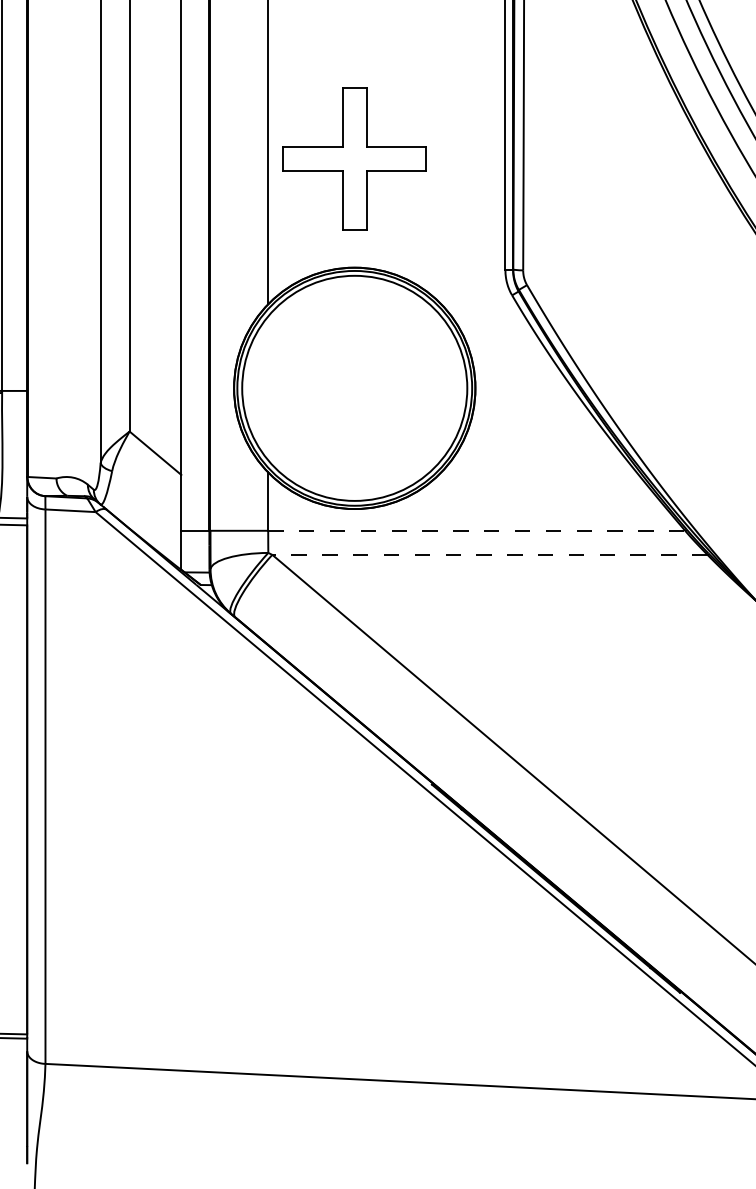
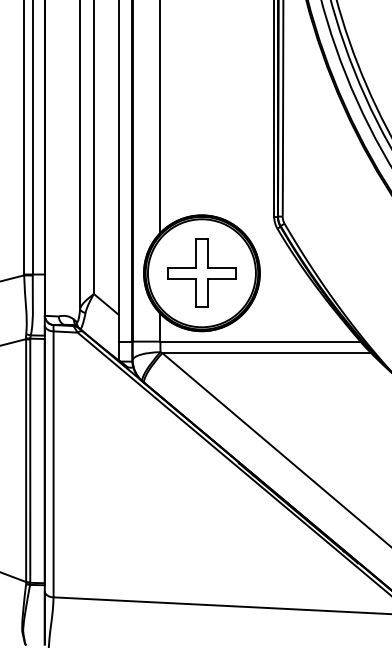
part: (353, 157) -> (201, 272), moved
line: (476, 530) -> (260, 341), dashed -> solid
line: (489, 555) -> (266, 353), dashed -> solid

